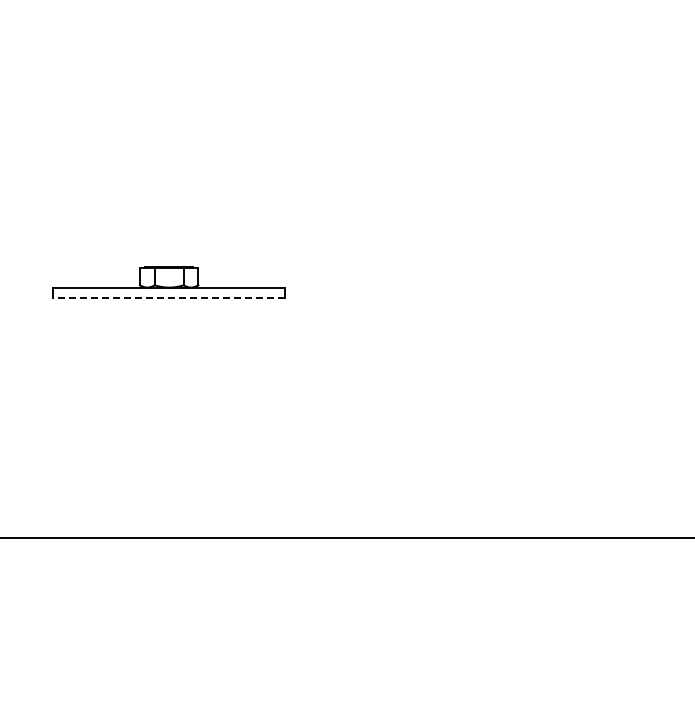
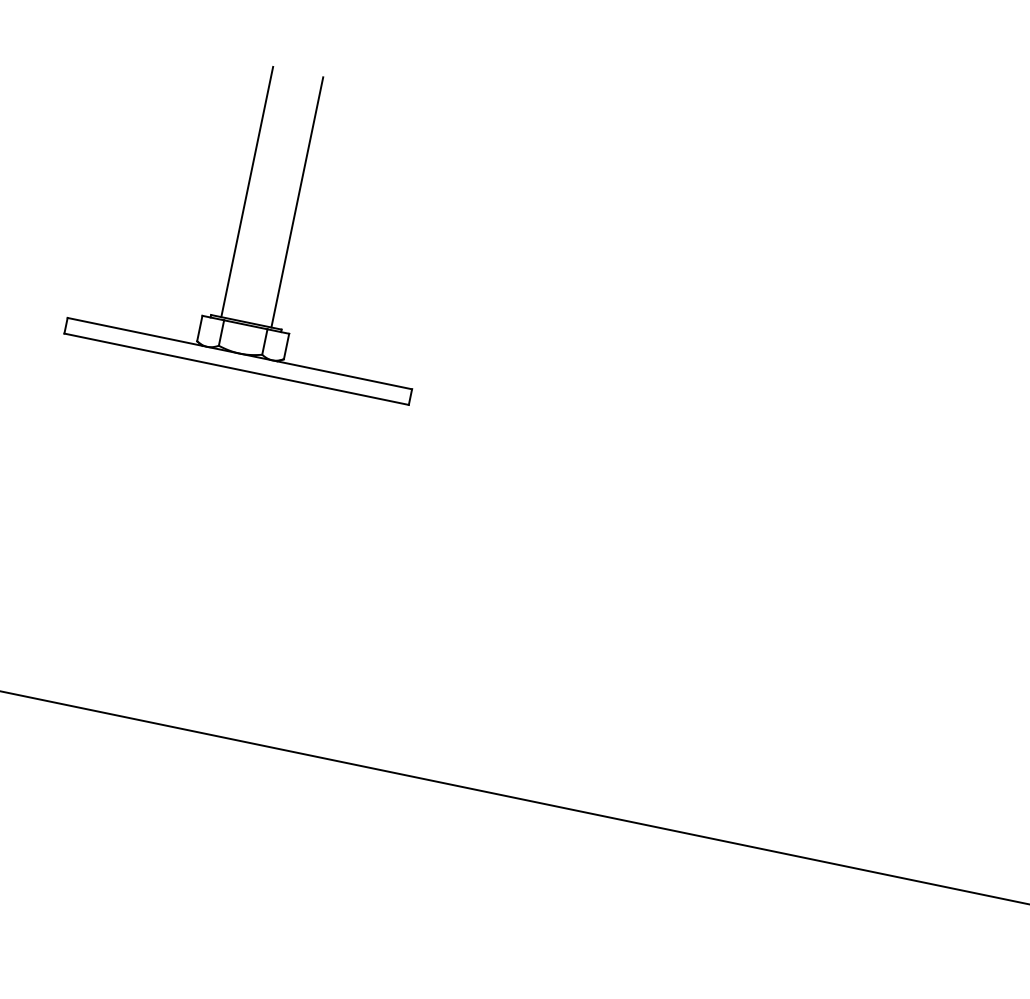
line: (152, 182) -> (247, 192), added
line: (186, 182) -> (297, 202), added
line: (169, 298) -> (236, 369), dashed -> solid

